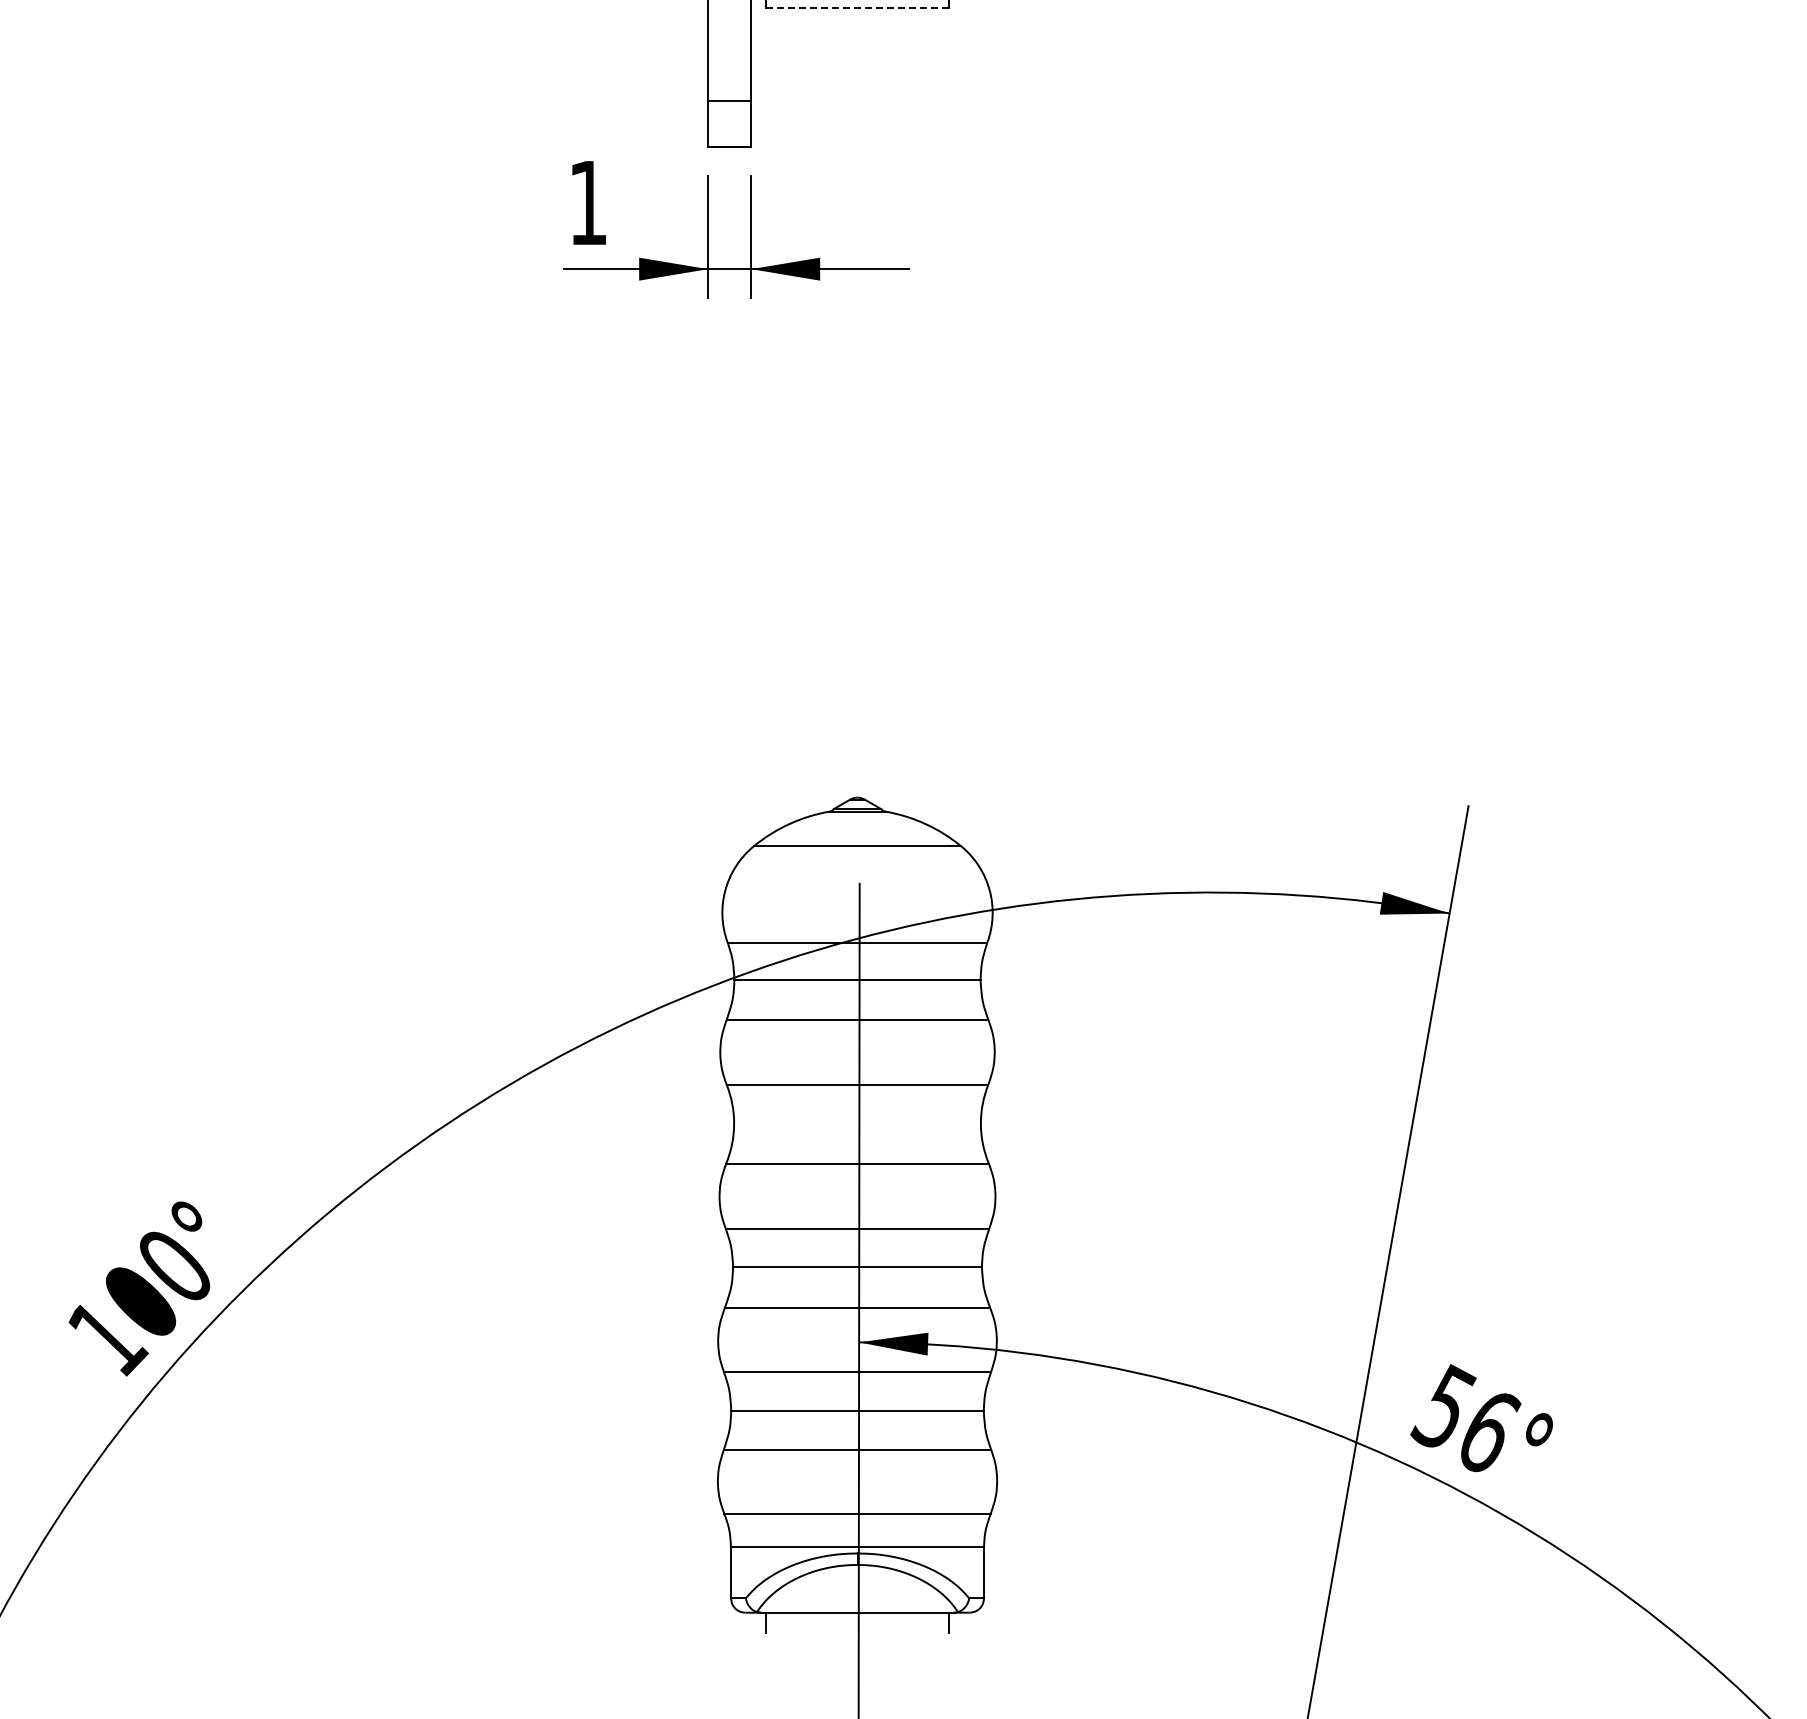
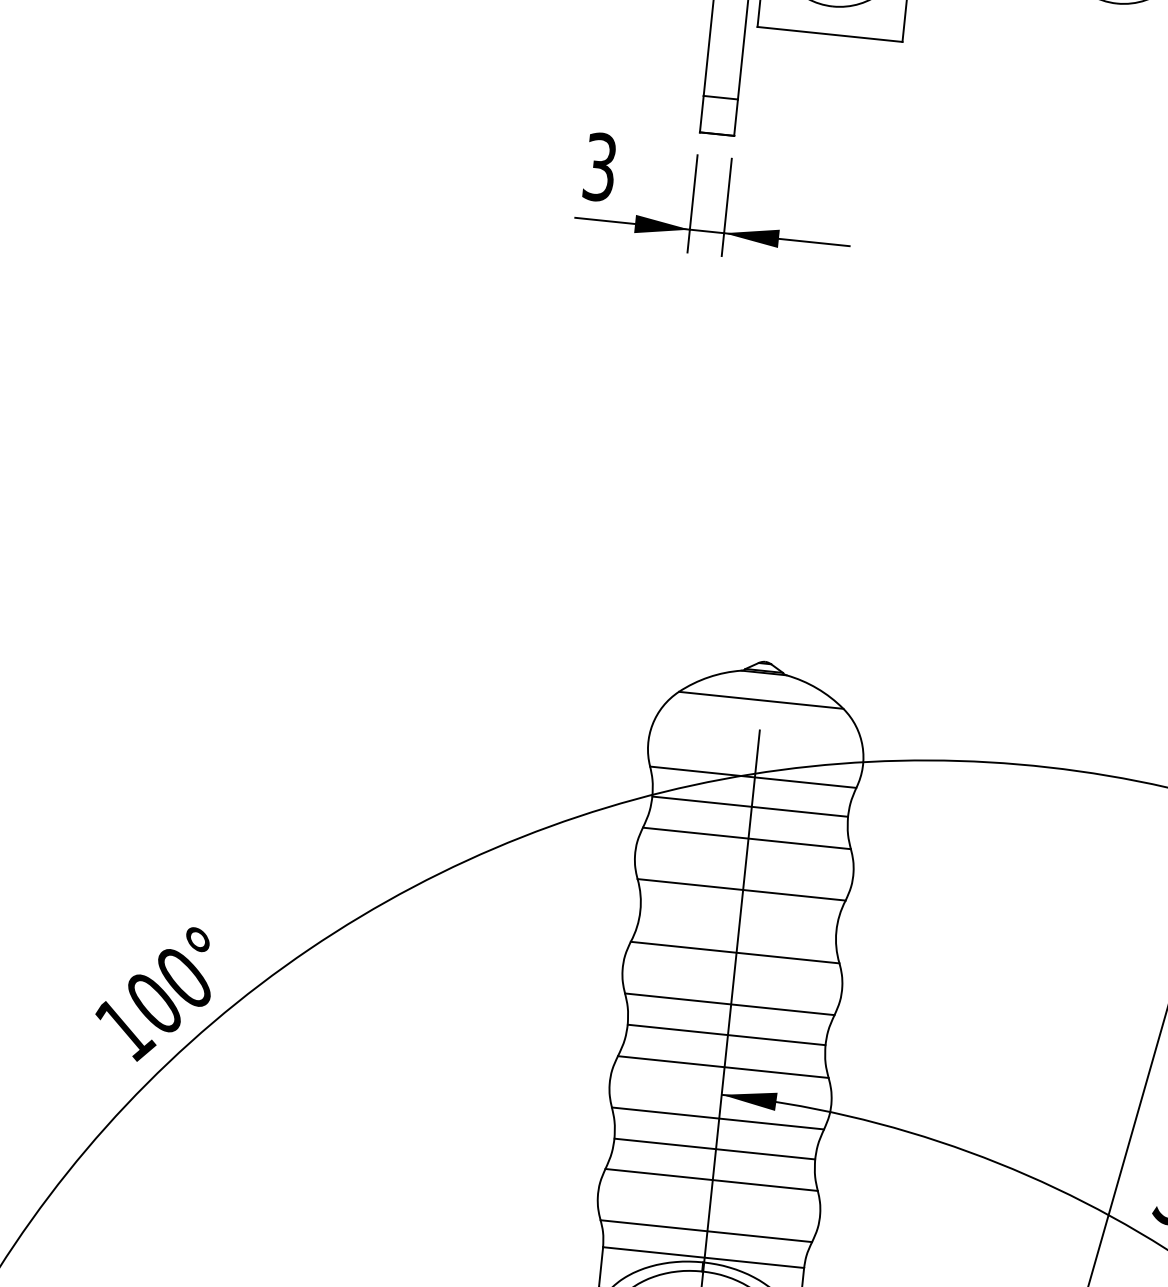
line: (858, 8) -> (830, 34), dashed -> solid
text: (587, 202) -> (599, 166), 1 -> 3

